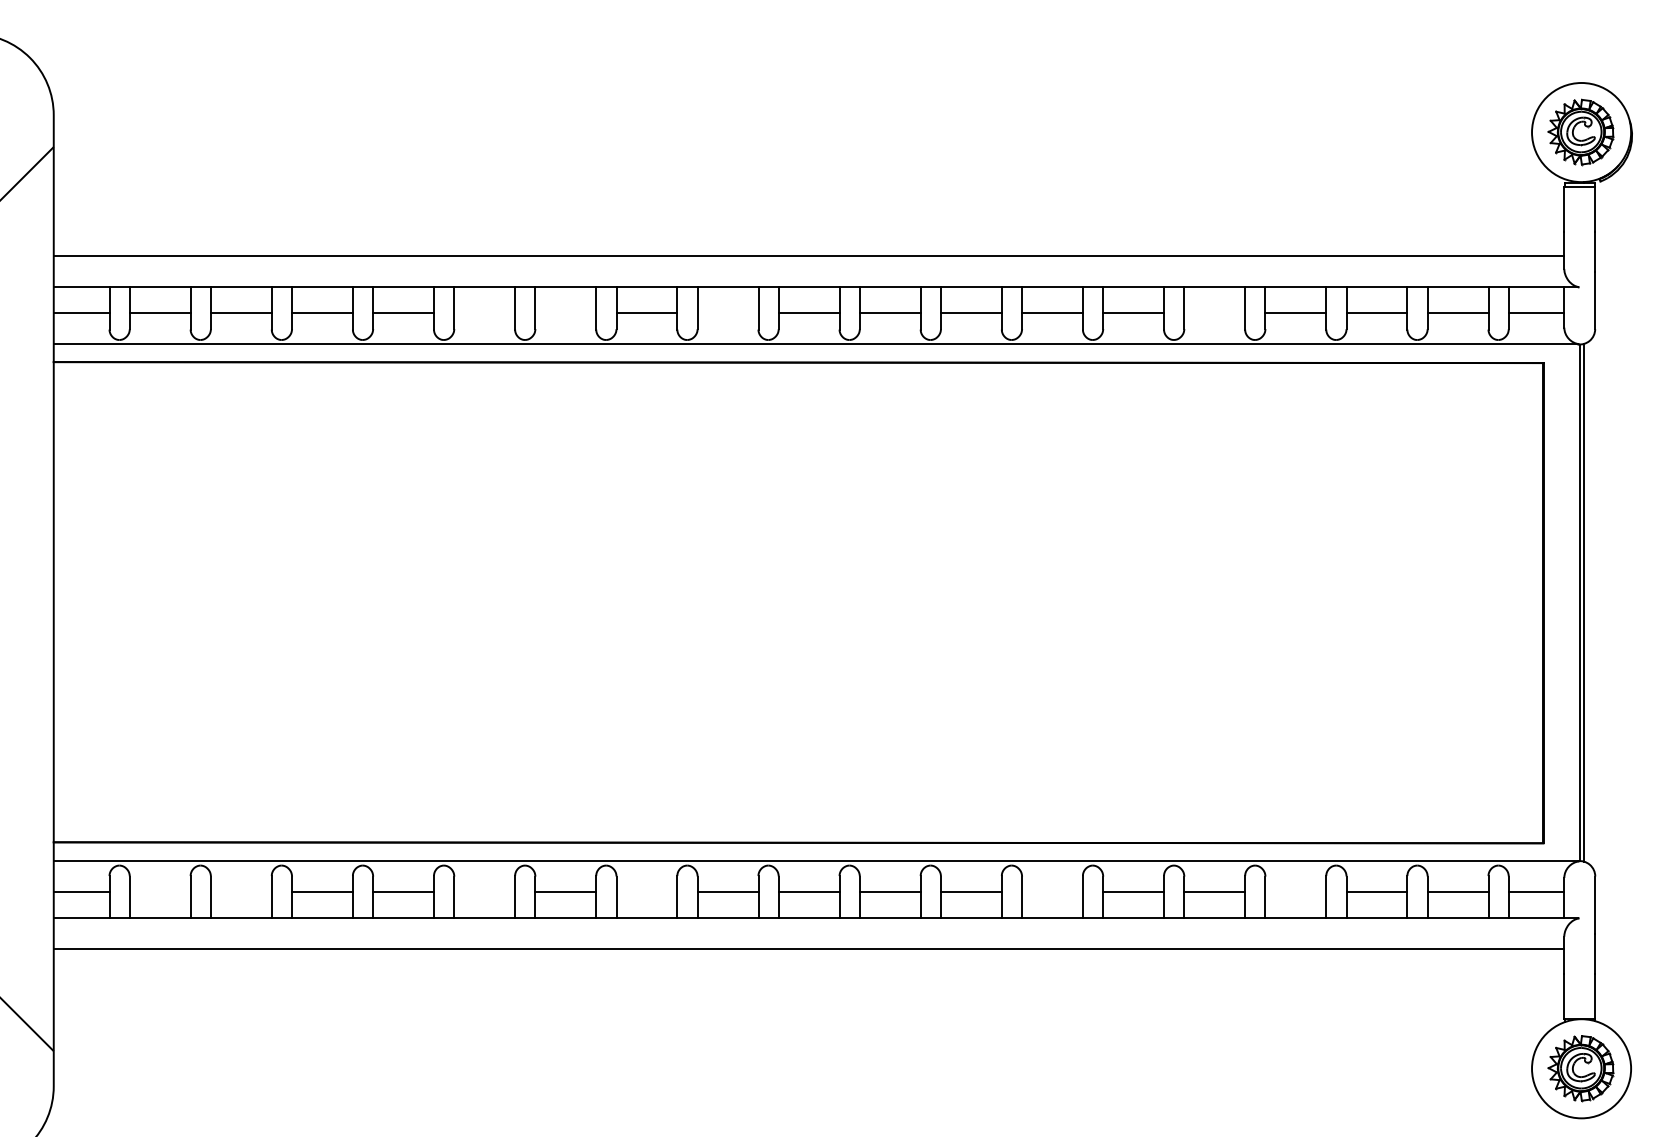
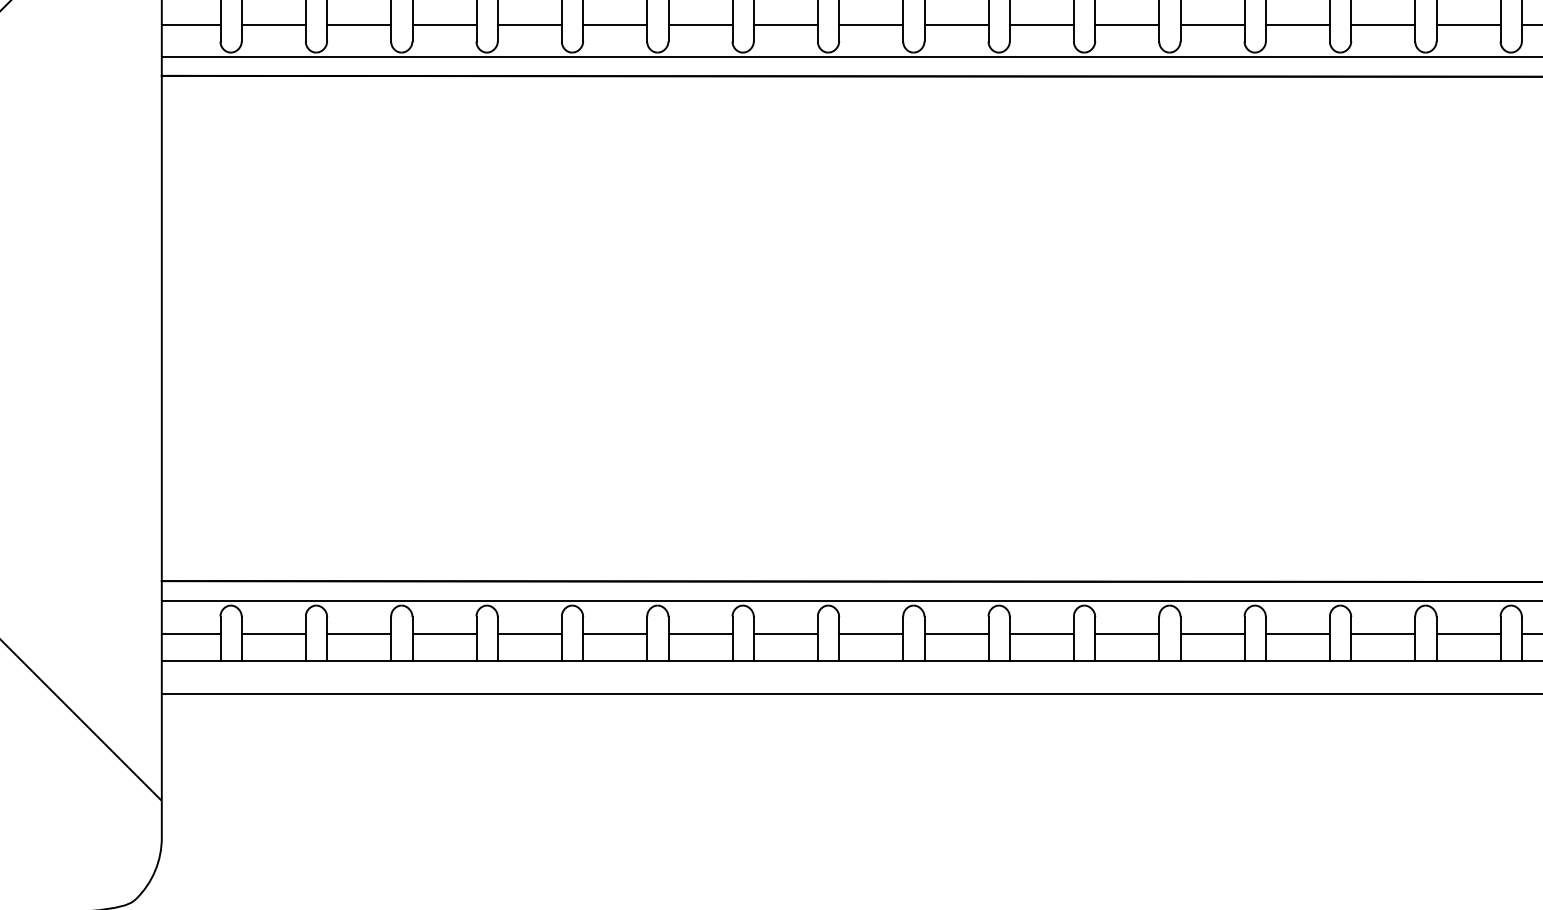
line: (484, 313) -> (614, 24), added
line: (565, 313) -> (700, 24), added
line: (727, 313) -> (870, 24), added
line: (1214, 313) -> (1383, 24), added
line: (159, 892) -> (273, 633), added
line: (240, 892) -> (358, 633), added
line: (484, 892) -> (614, 633), added
line: (646, 892) -> (785, 633), added
line: (1052, 892) -> (1212, 633), added
line: (1295, 892) -> (1468, 633), added

